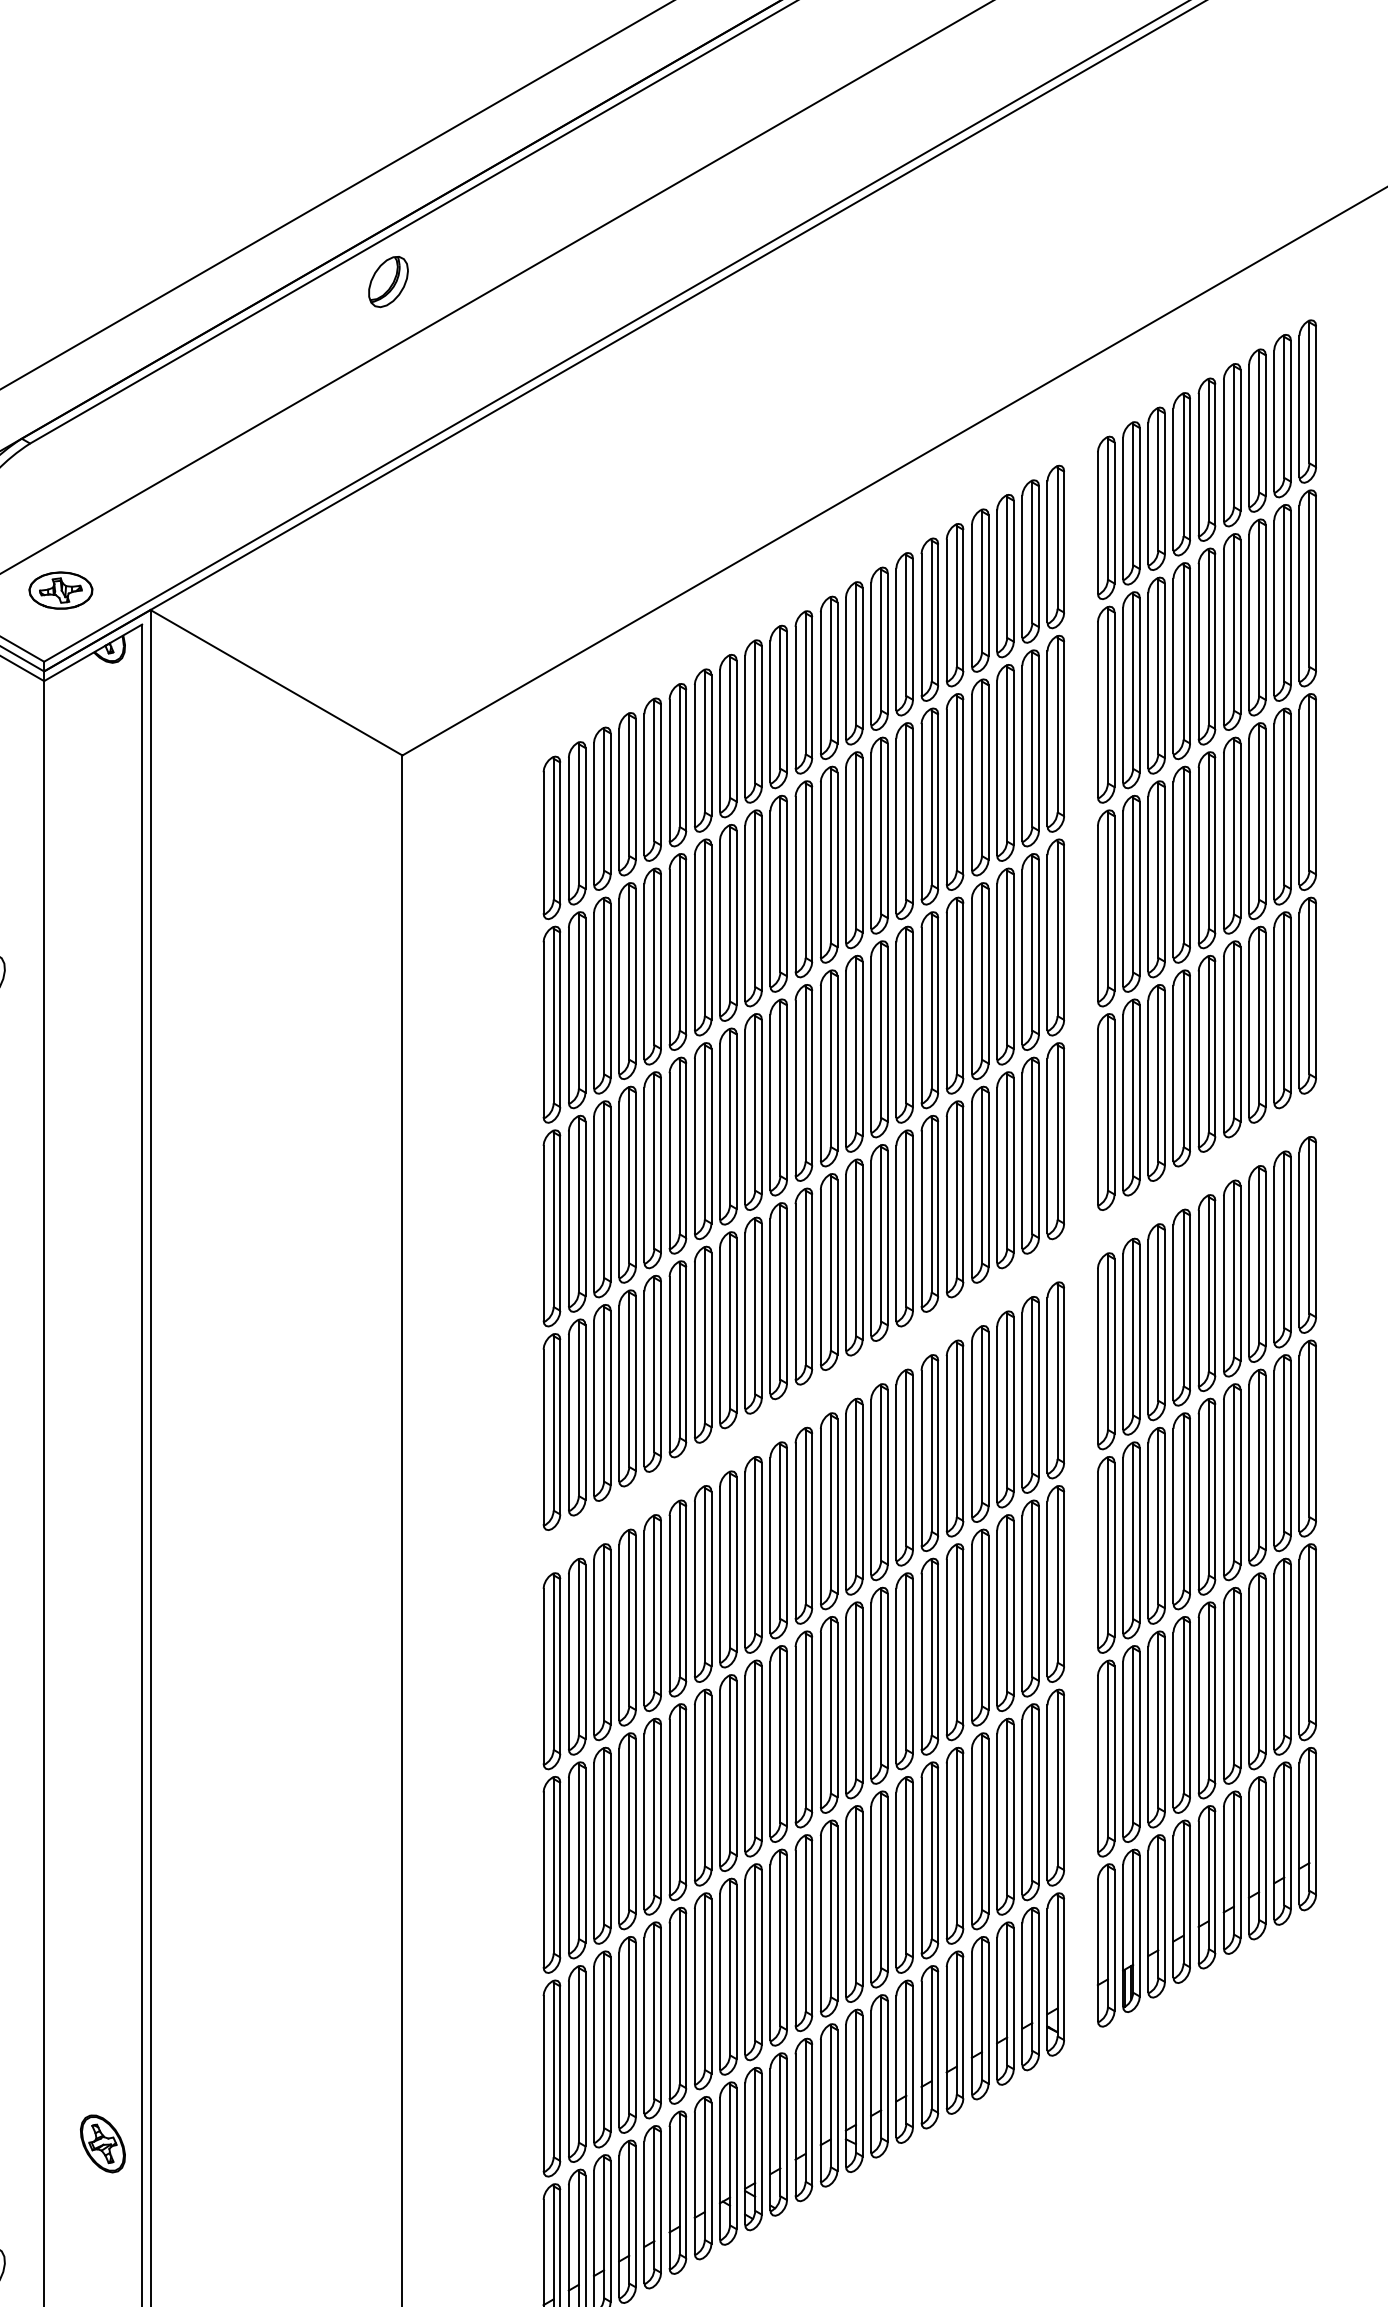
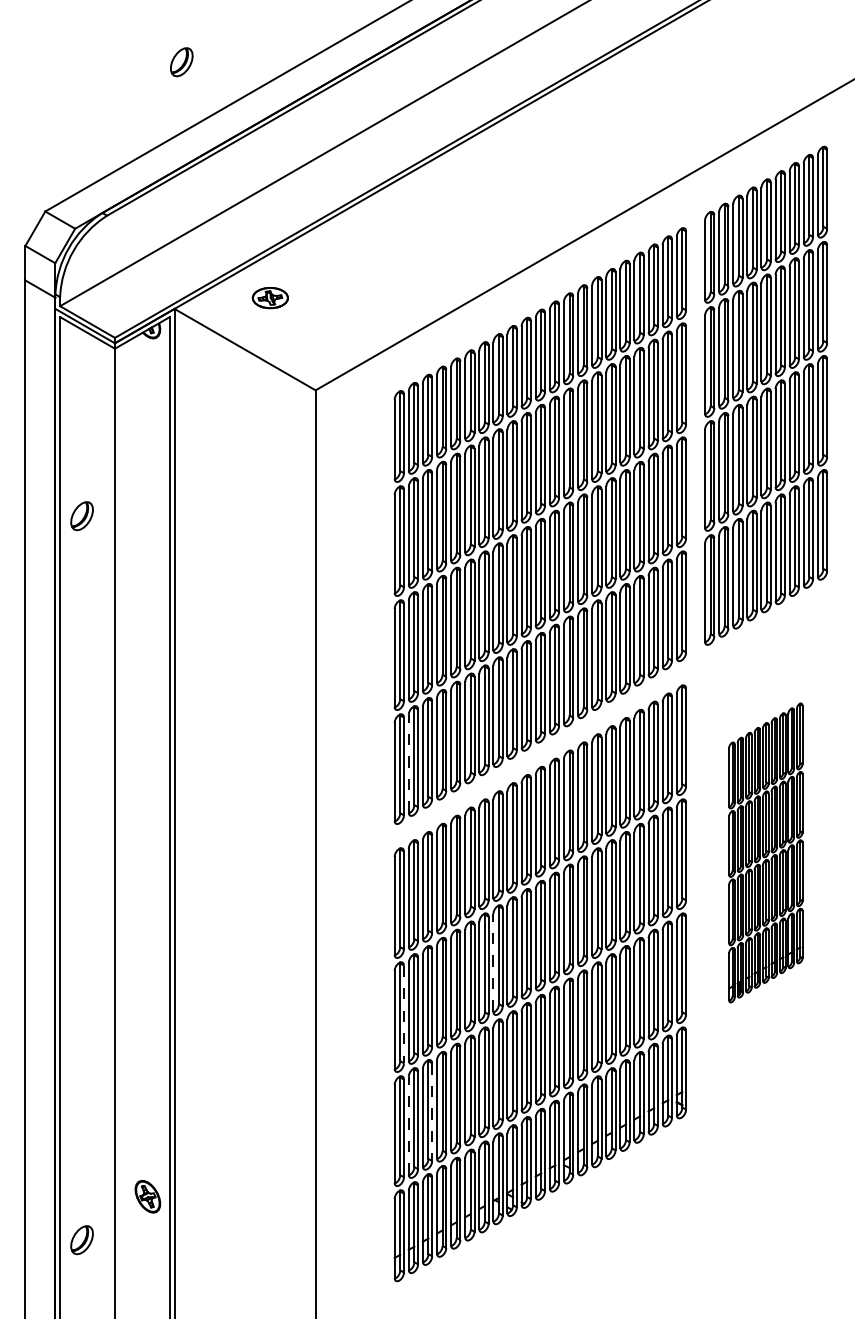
part: (387, 282) -> (181, 62), moved
part: (59, 591) -> (269, 298), moved
line: (568, 1421) -> (408, 763), solid -> dashed
part: (1205, 1580) -> (765, 852), size x0.6
line: (720, 1777) -> (493, 962), solid -> dashed
line: (561, 1870) -> (404, 1014), solid -> dashed
line: (611, 2045) -> (432, 1112), solid -> dashed
line: (568, 2068) -> (408, 1125), solid -> dashed
part: (102, 2143) -> (147, 1196), moved

